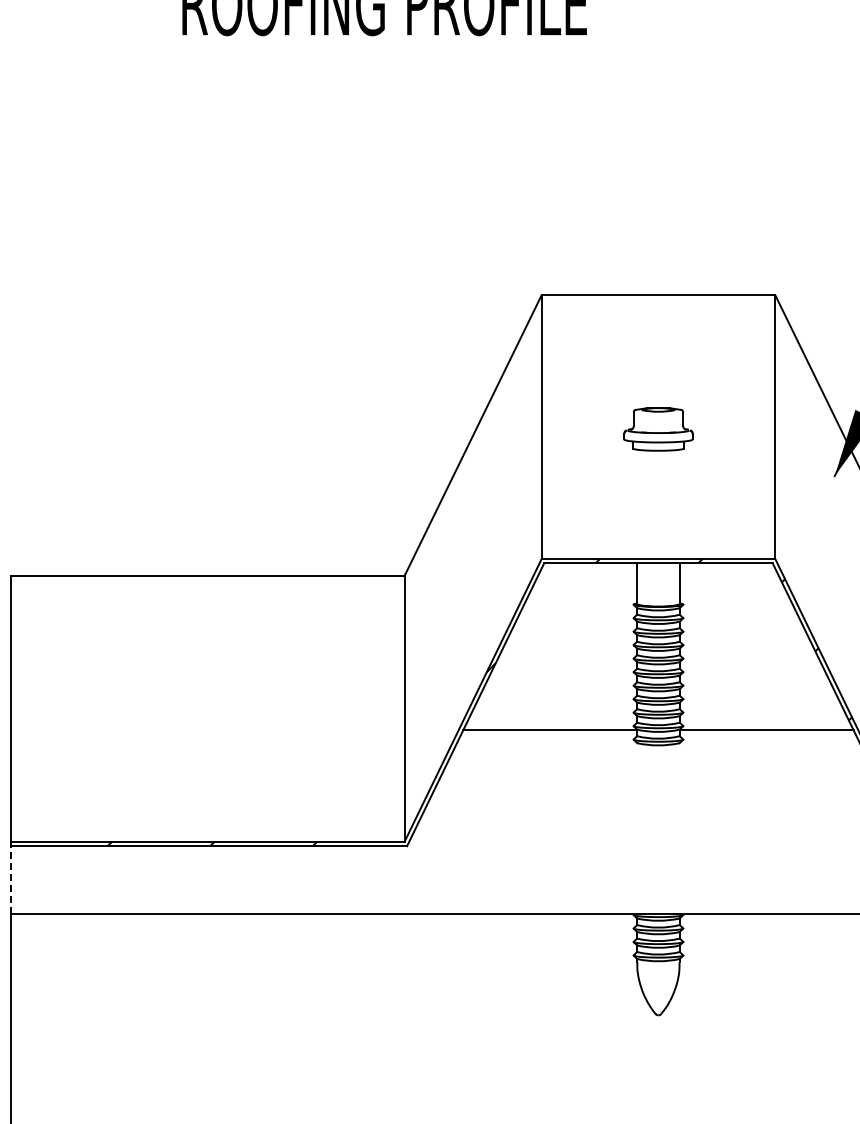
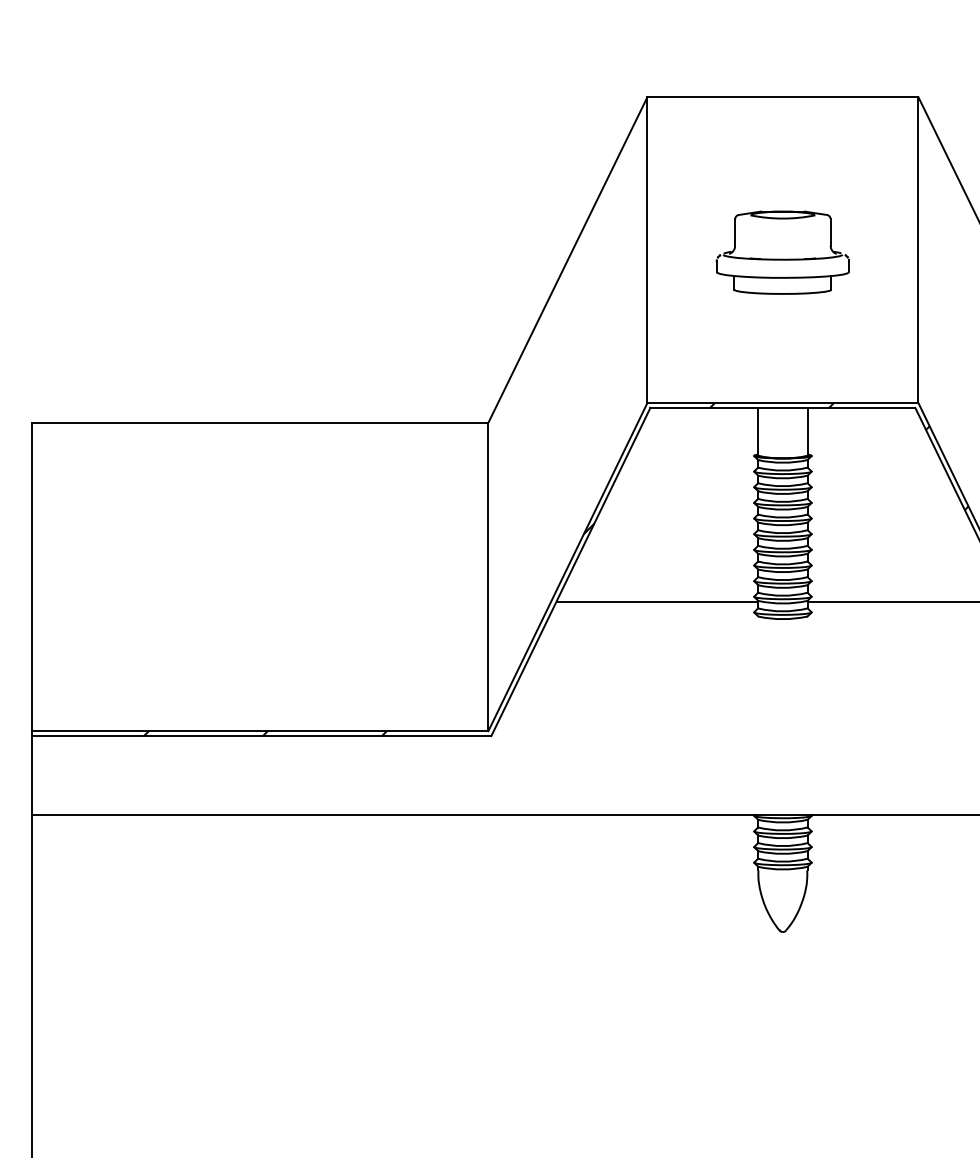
part: (658, 429) -> (782, 252), size x1.67
line: (11, 879) -> (32, 774), dashed -> solid

